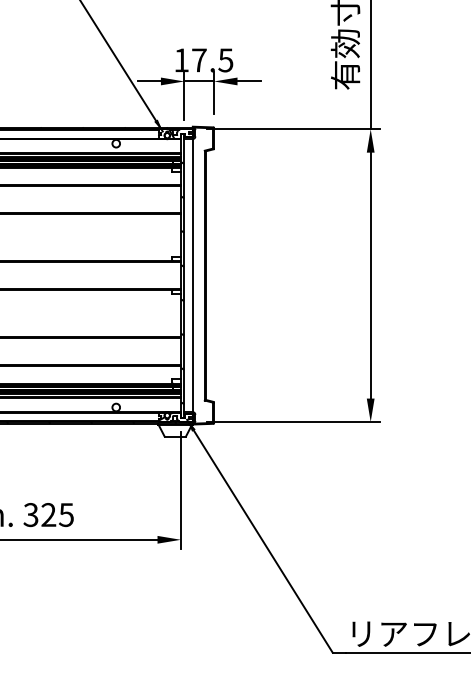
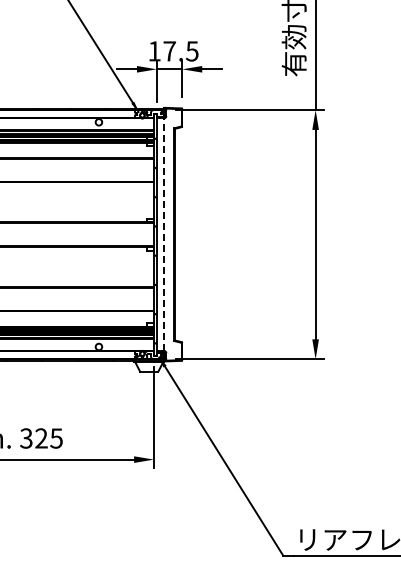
line: (193, 275) -> (164, 234), solid -> dashed

